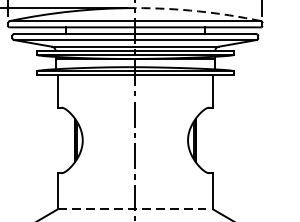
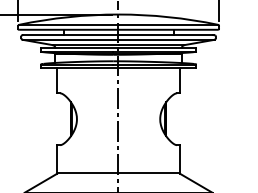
arc: (198, 11) -> (168, 17), dashed -> solid
line: (135, 209) -> (118, 173), dashed -> solid

